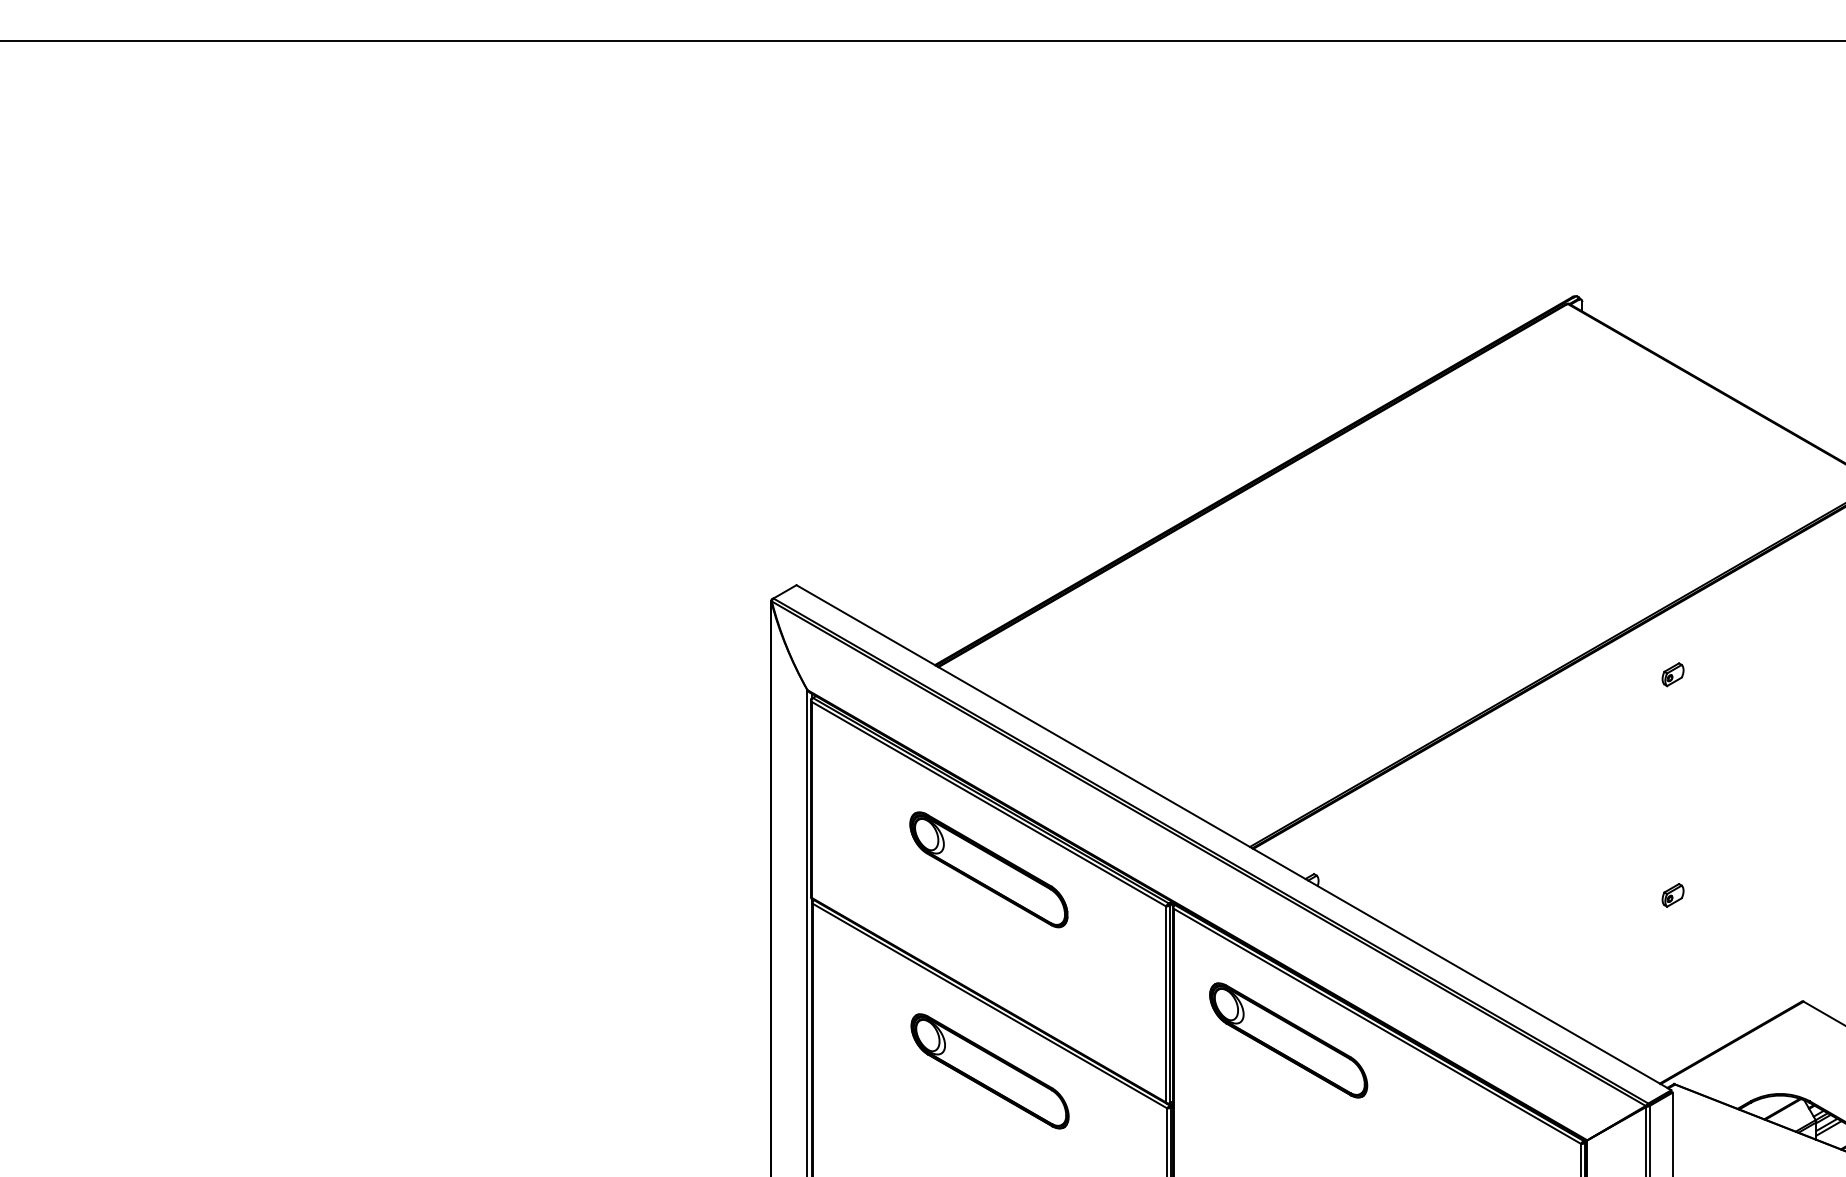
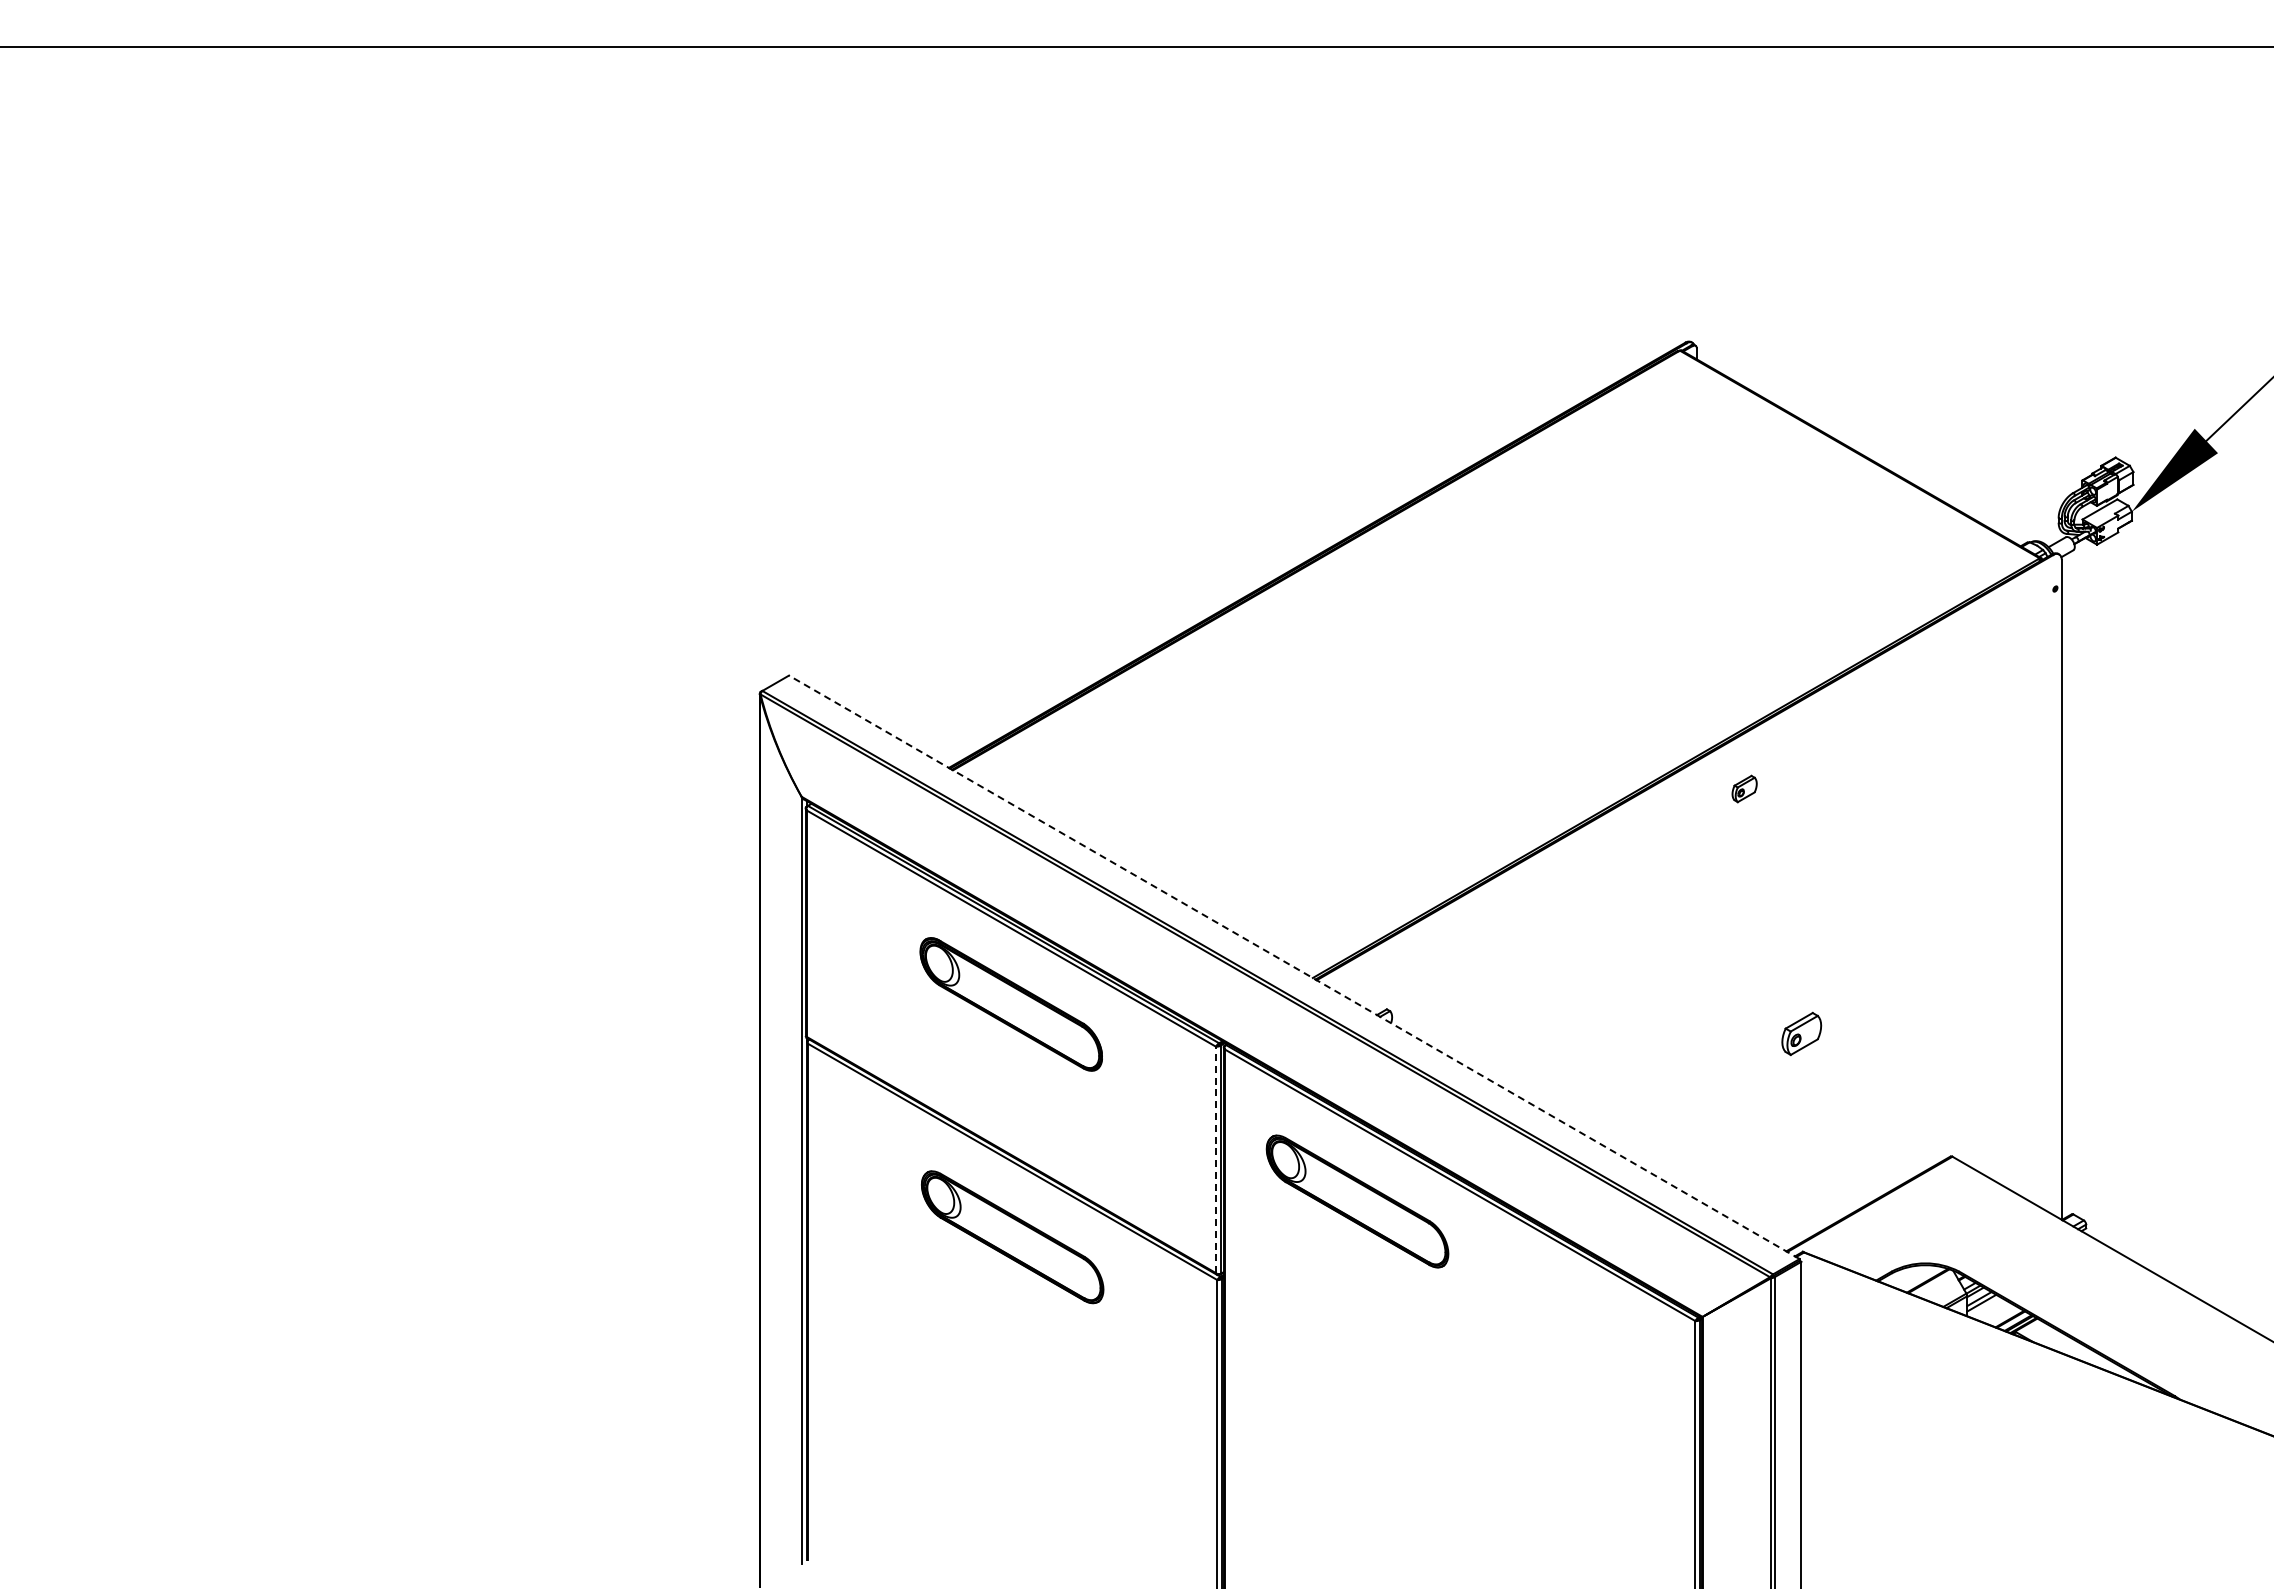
part: (1672, 674) -> (1744, 788), moved
line: (1233, 837) -> (1293, 967), solid -> dashed
part: (1672, 894) -> (1801, 1033), size x1.6
line: (1165, 1004) -> (1215, 1159), solid -> dashed

